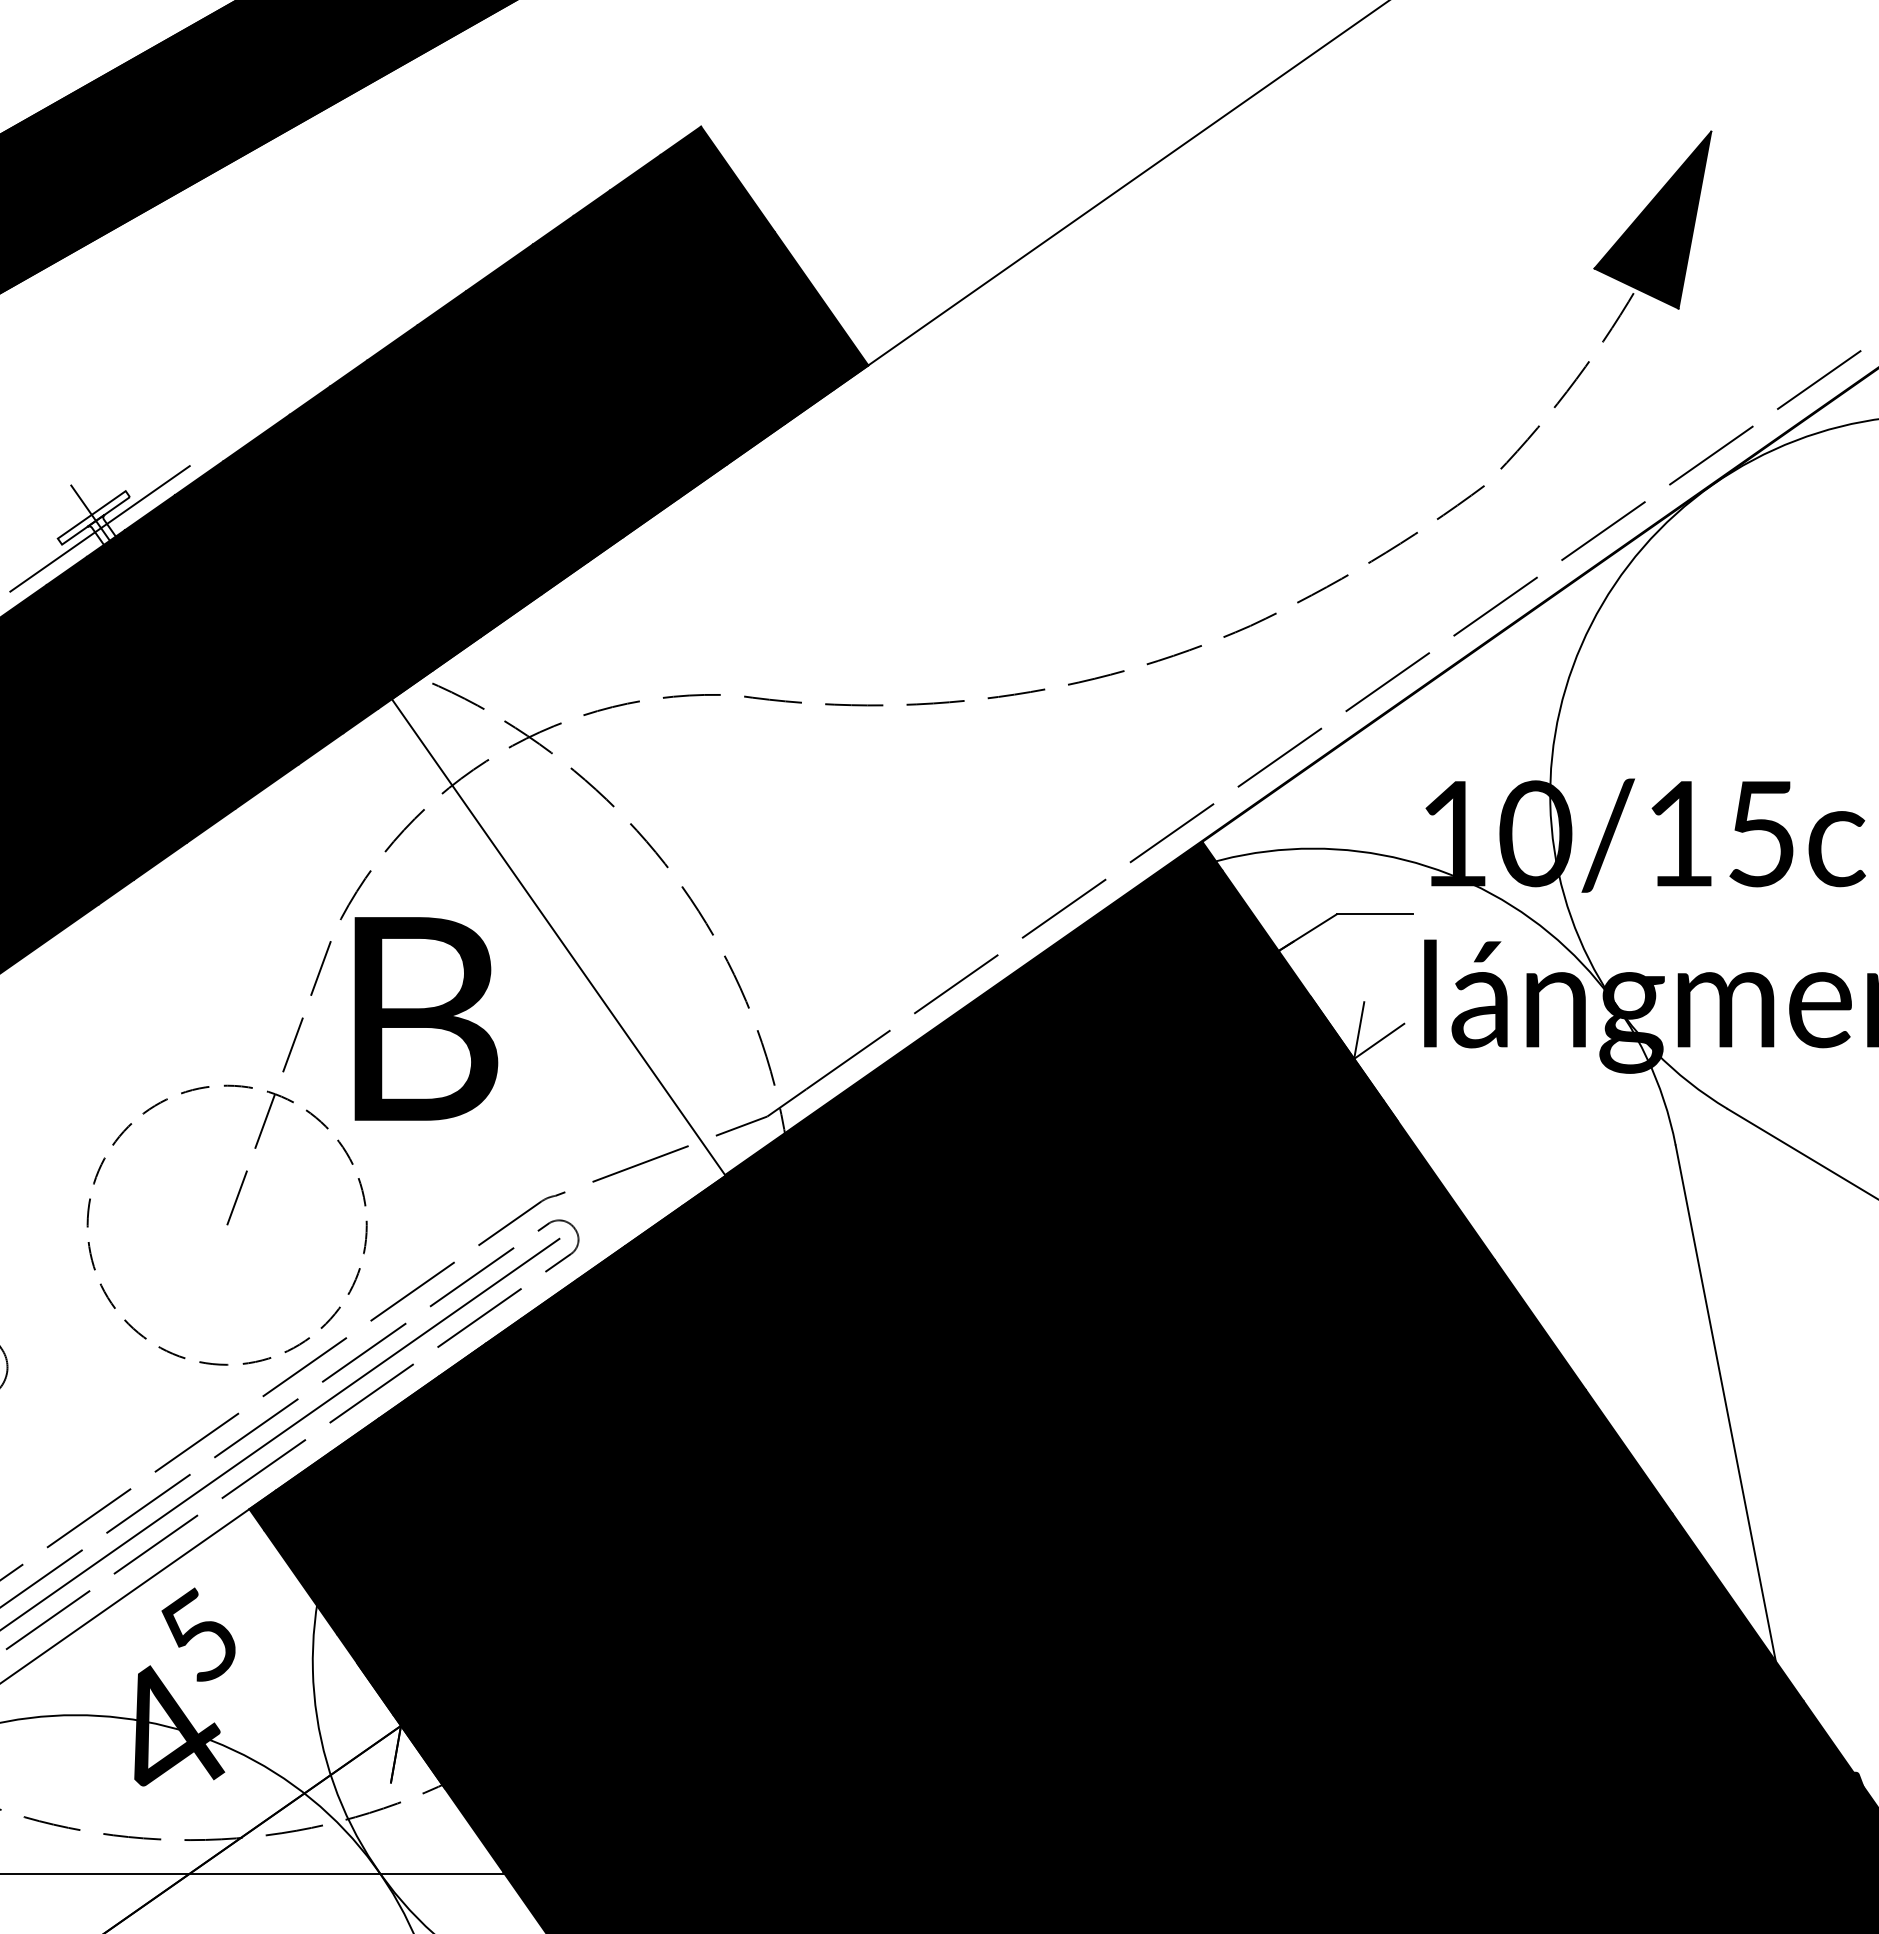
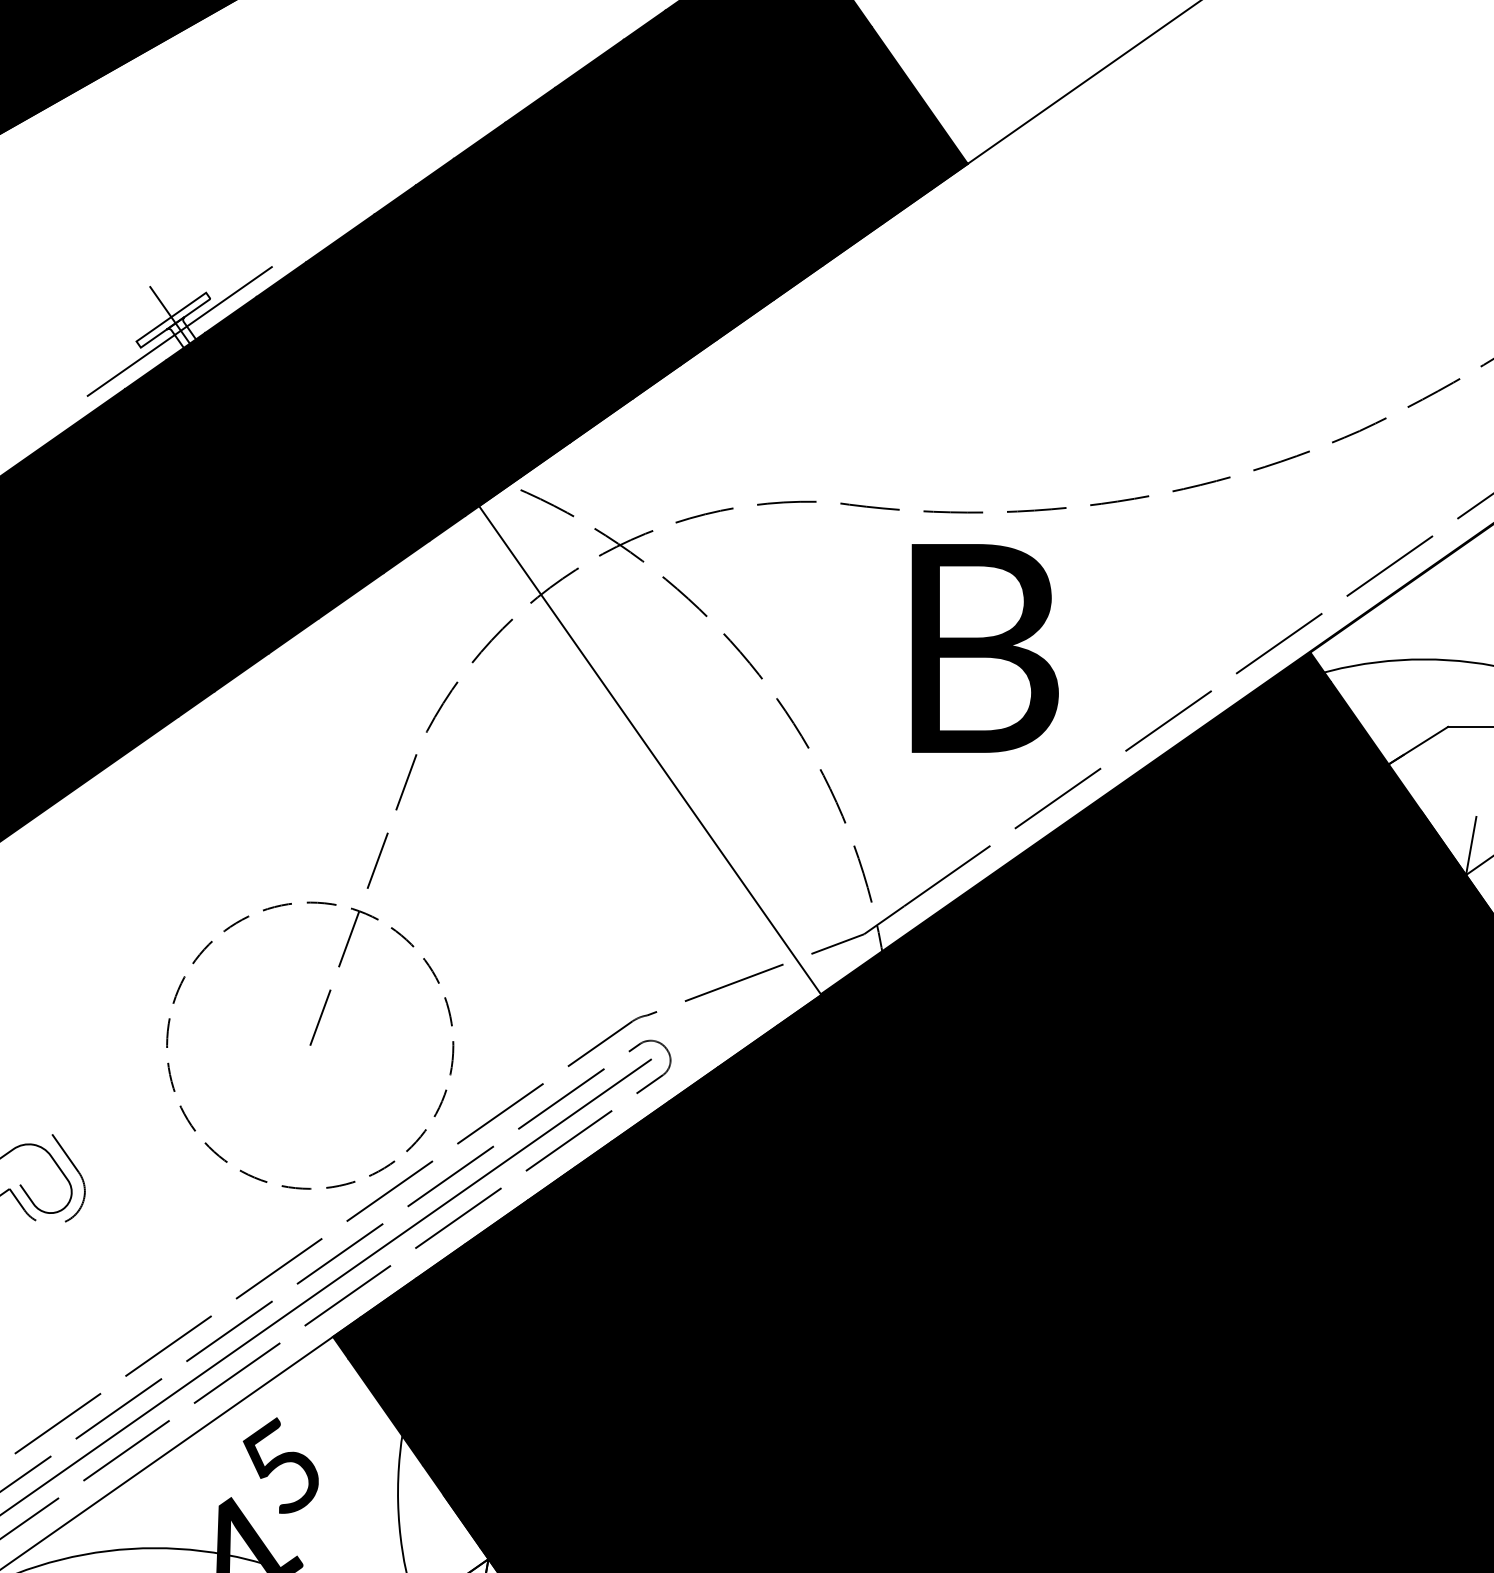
text: (426, 1018) -> (985, 648), moved

